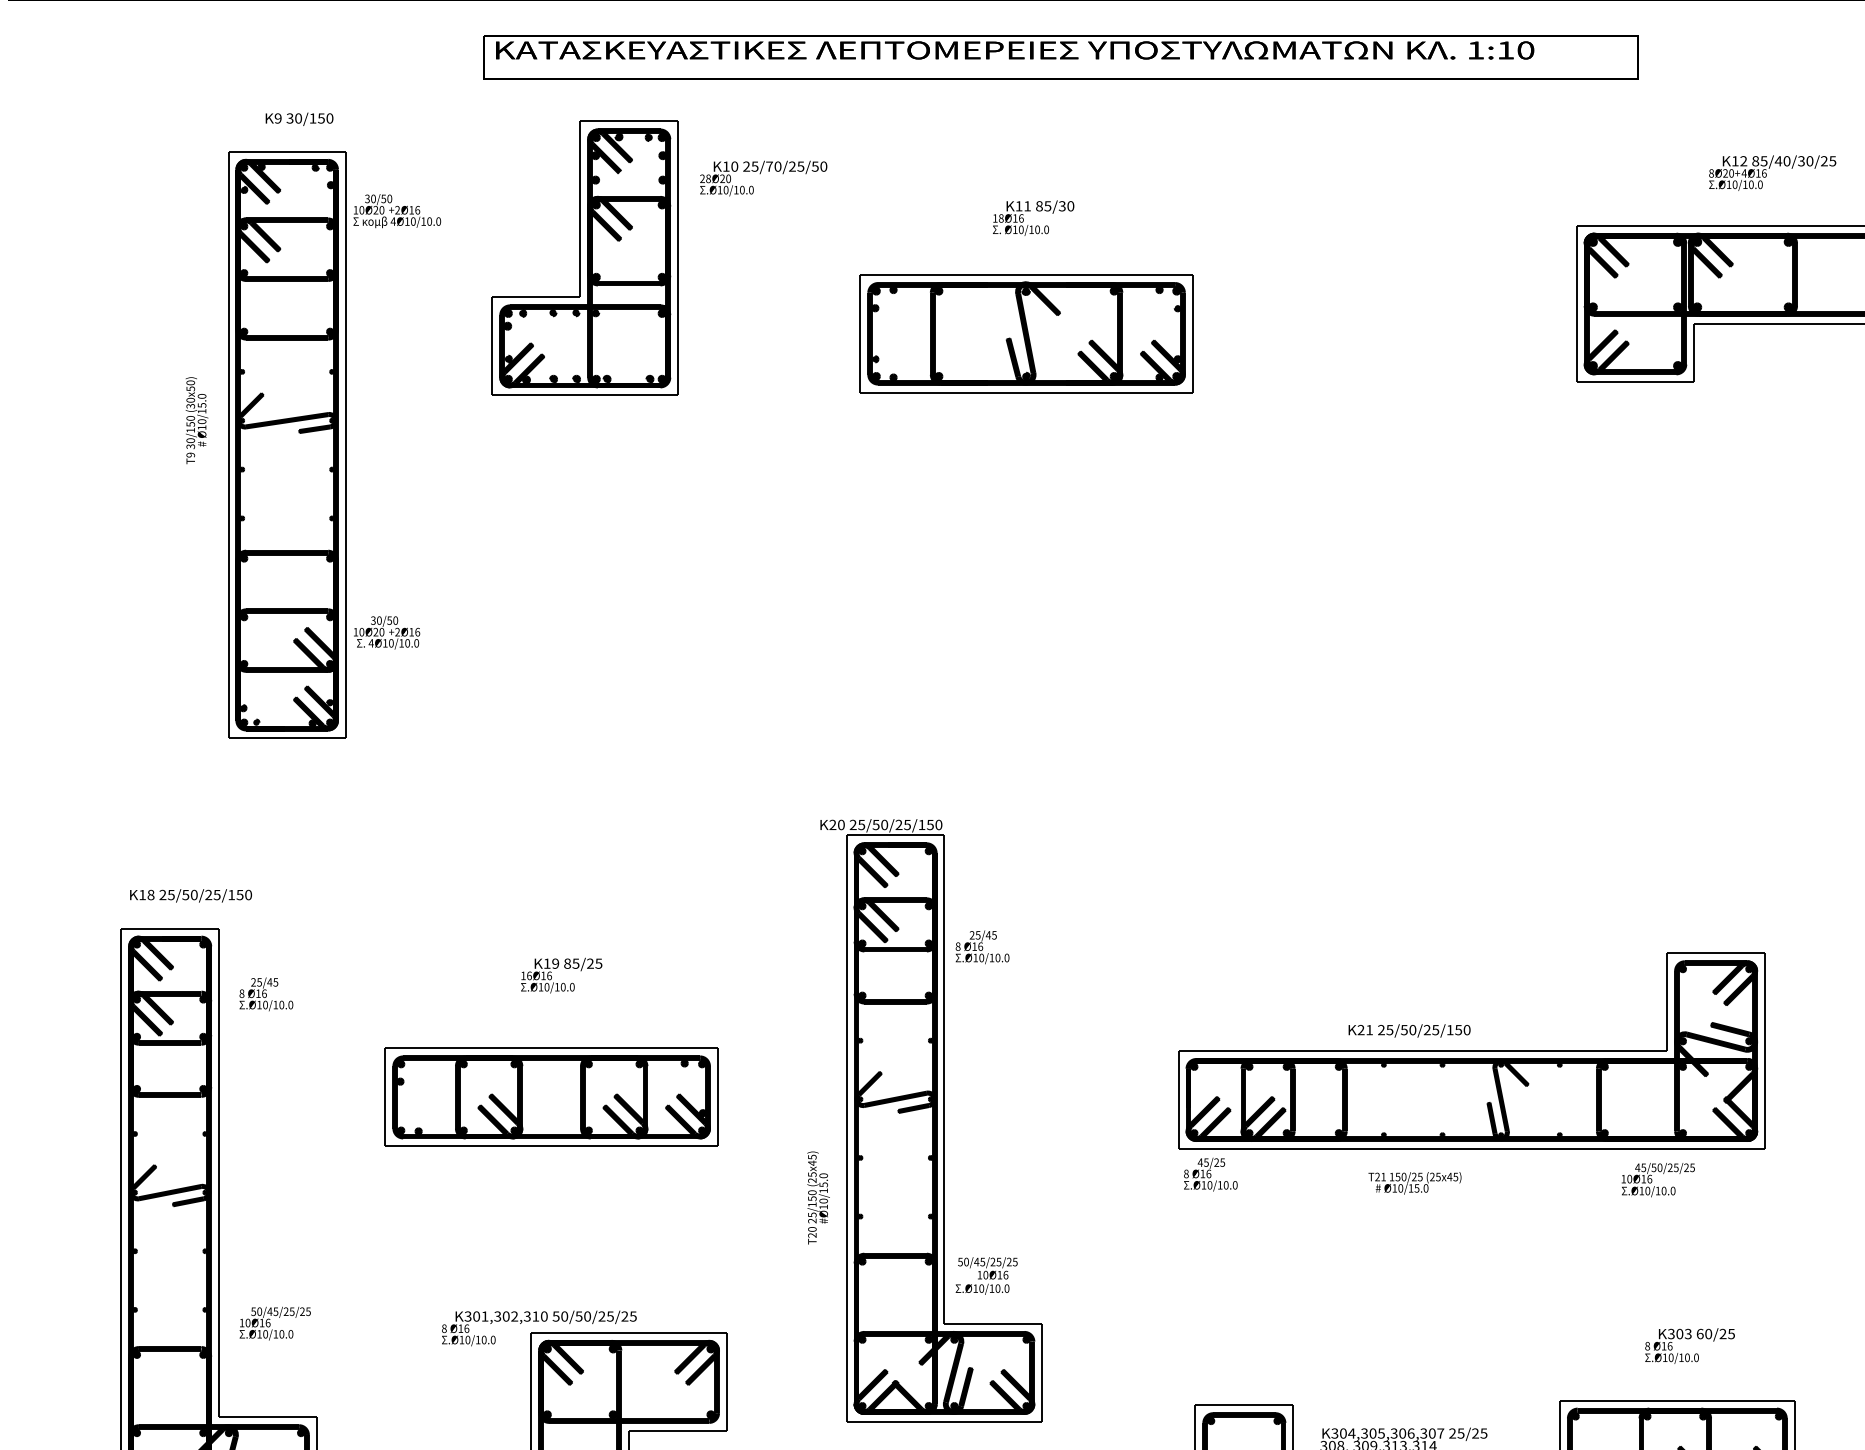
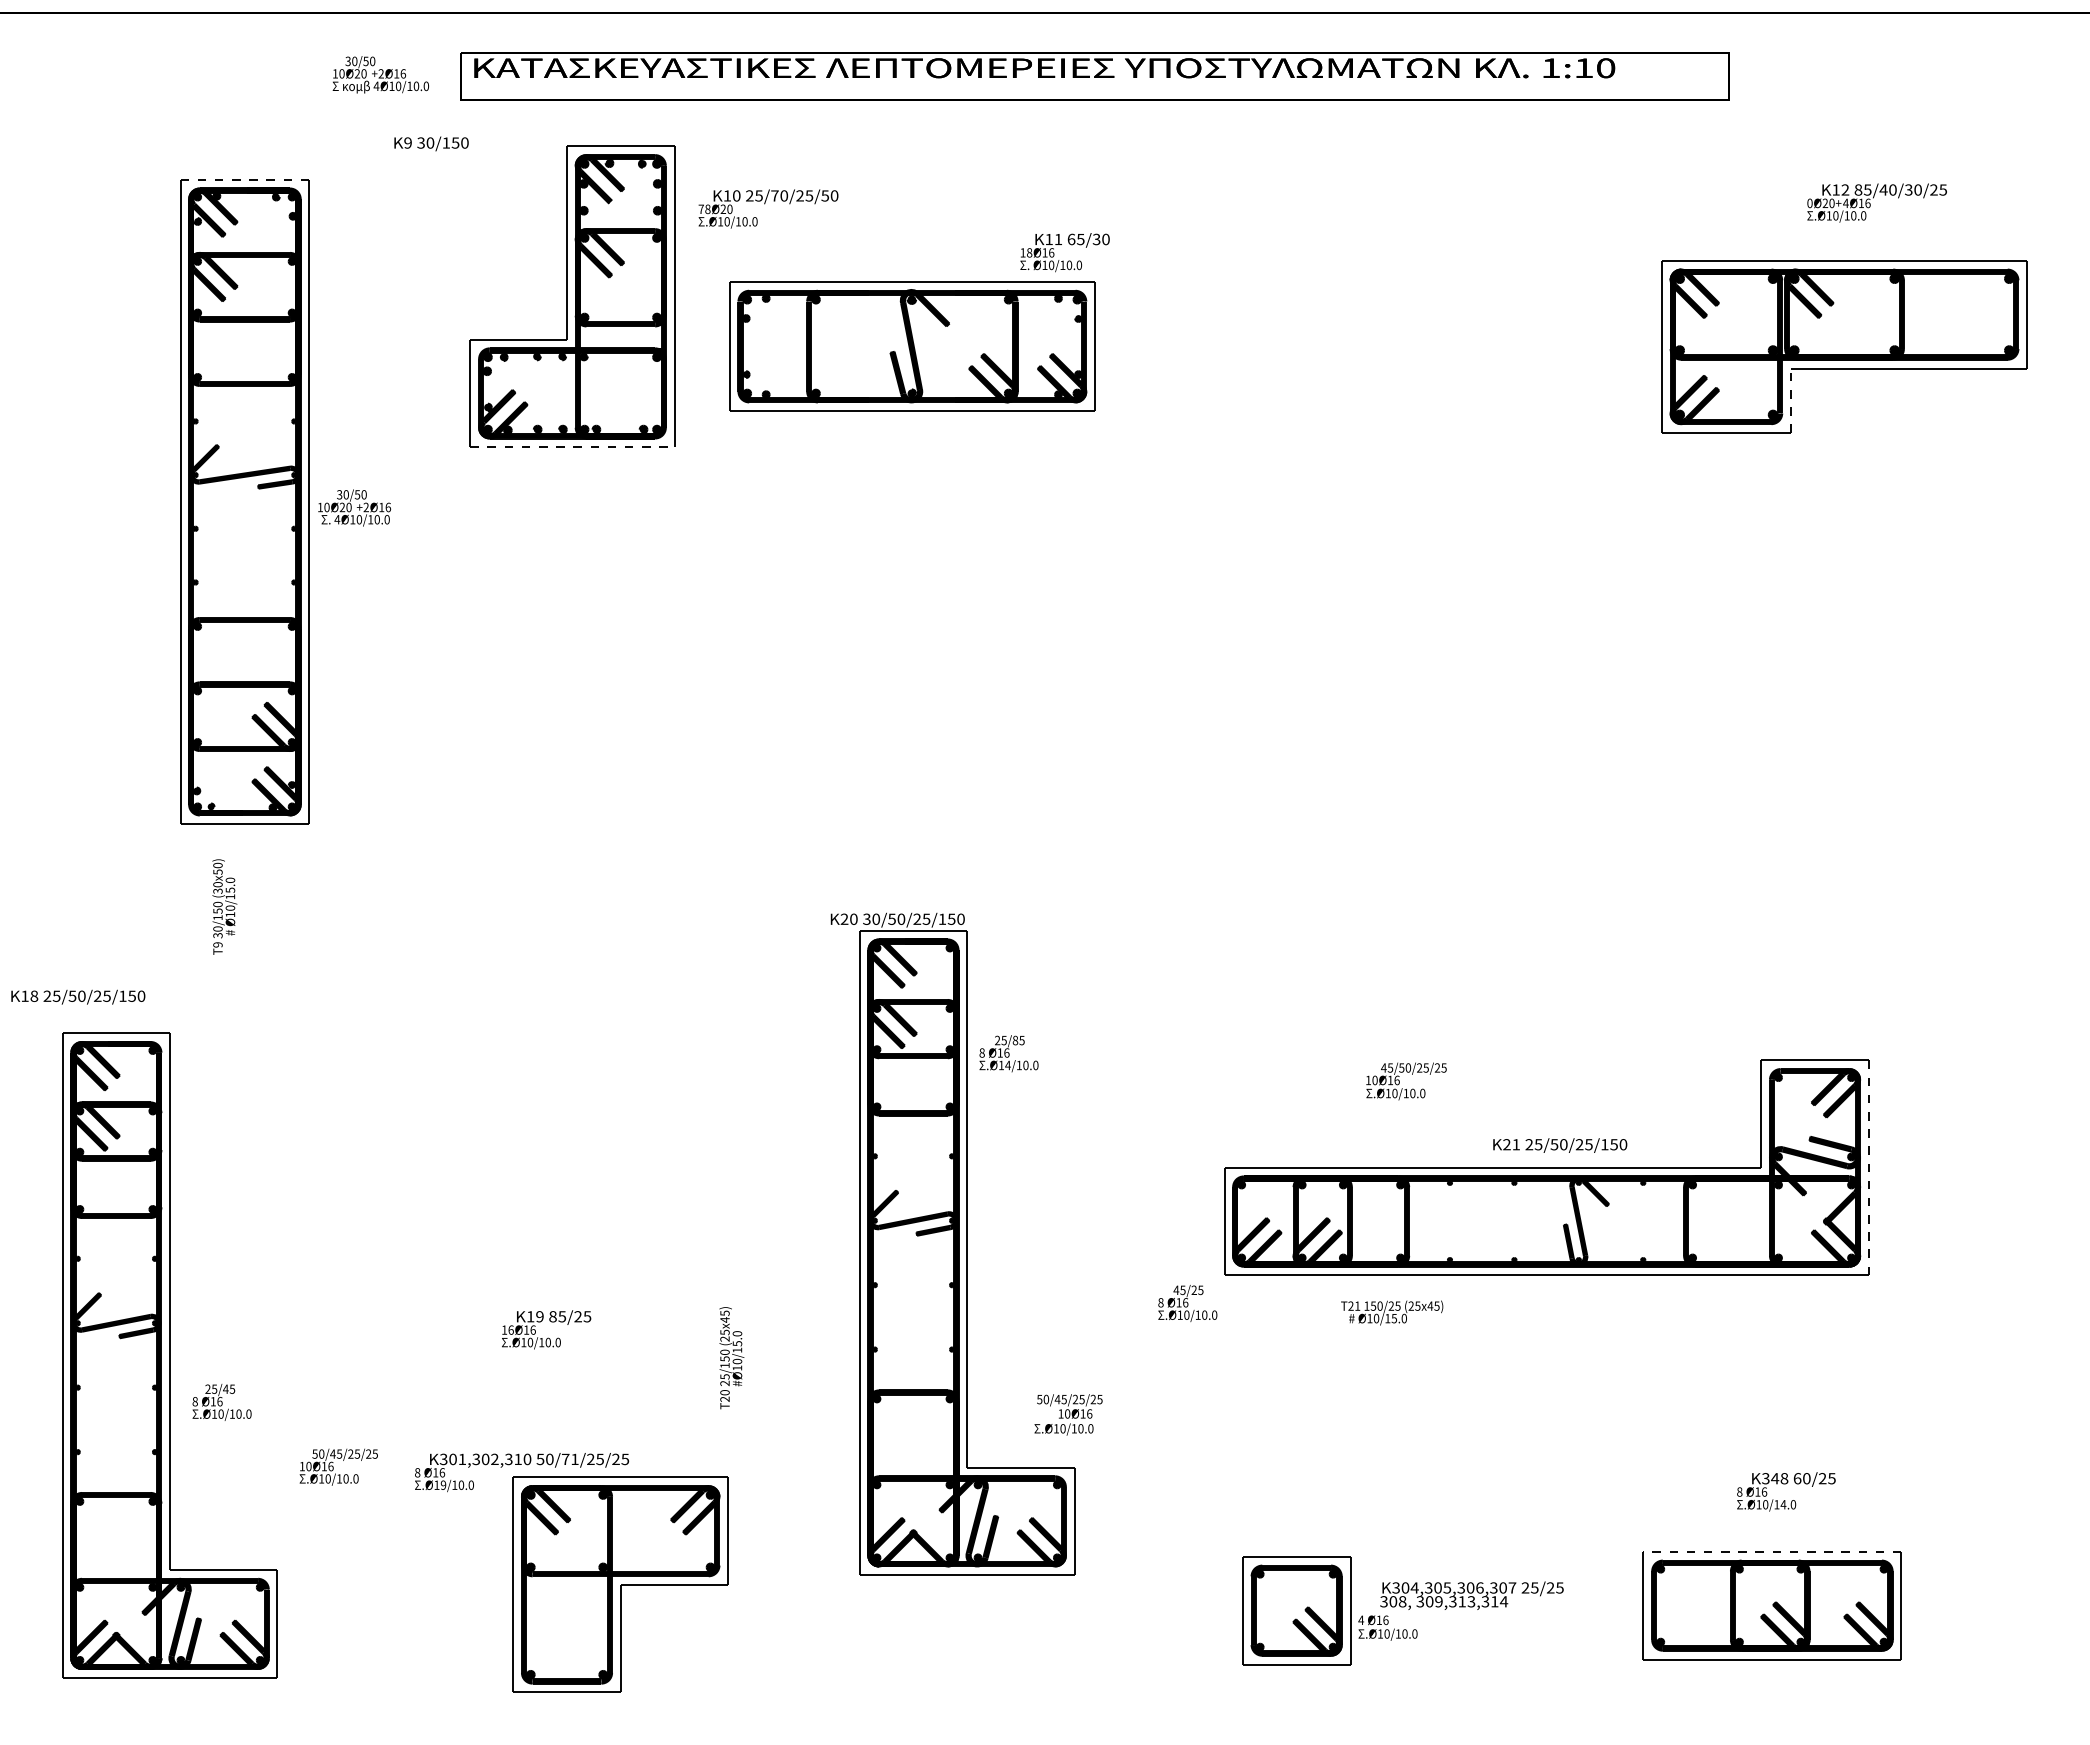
text: (299, 118) -> (431, 143), moved
line: (286, 151) -> (244, 179), solid -> dashed
text: (1711, 173) -> (1809, 203), 8Ø20+ -> 0Ø20+
text: (701, 178) -> (700, 208), 28Ø20 -> 78Ø20
text: (1039, 206) -> (1071, 239), 85/30 -> 65/30
text: (396, 210) -> (380, 74), moved
part: (1026, 333) -> (912, 346), moved
line: (1694, 352) -> (1791, 400), solid -> dashed
line: (585, 395) -> (572, 447), solid -> dashed
text: (196, 420) -> (224, 906), moved
text: (386, 632) -> (354, 507), moved
text: (857, 824) -> (871, 918), 25/50/25/150 -> 30/50/25/150
text: (191, 895) -> (78, 996), moved
text: (988, 935) -> (1015, 1040), 25/45 -> 25/85
text: (981, 958) -> (1007, 1065), .Ø10/10.0 -> .Ø14/10.0
text: (561, 975) -> (546, 1329), moved
text: (265, 994) -> (221, 1402), moved
text: (1409, 1030) -> (1560, 1145), moved
line: (1764, 1050) -> (1868, 1167), solid -> dashed
part: (551, 1097) -> (535, 1218), removed
text: (1210, 1174) -> (1187, 1303), moved
text: (1658, 1180) -> (1406, 1081), moved
text: (1415, 1182) -> (1392, 1312), moved
text: (818, 1198) -> (731, 1358), moved
text: (986, 1275) -> (1068, 1414), moved
text: (582, 1316) -> (569, 1459), 50/50/25/25 -> 50/71/25/25
text: (274, 1322) -> (338, 1466), moved
text: (1683, 1333) -> (1779, 1478), K303 -> K348
text: (467, 1339) -> (443, 1484), .Ø10/10.0 -> .Ø19/10.0
text: (1687, 1357) -> (1783, 1504), .Ø10/10.0 -> .Ø10/14.0
line: (1676, 1400) -> (1771, 1551), solid -> dashed

